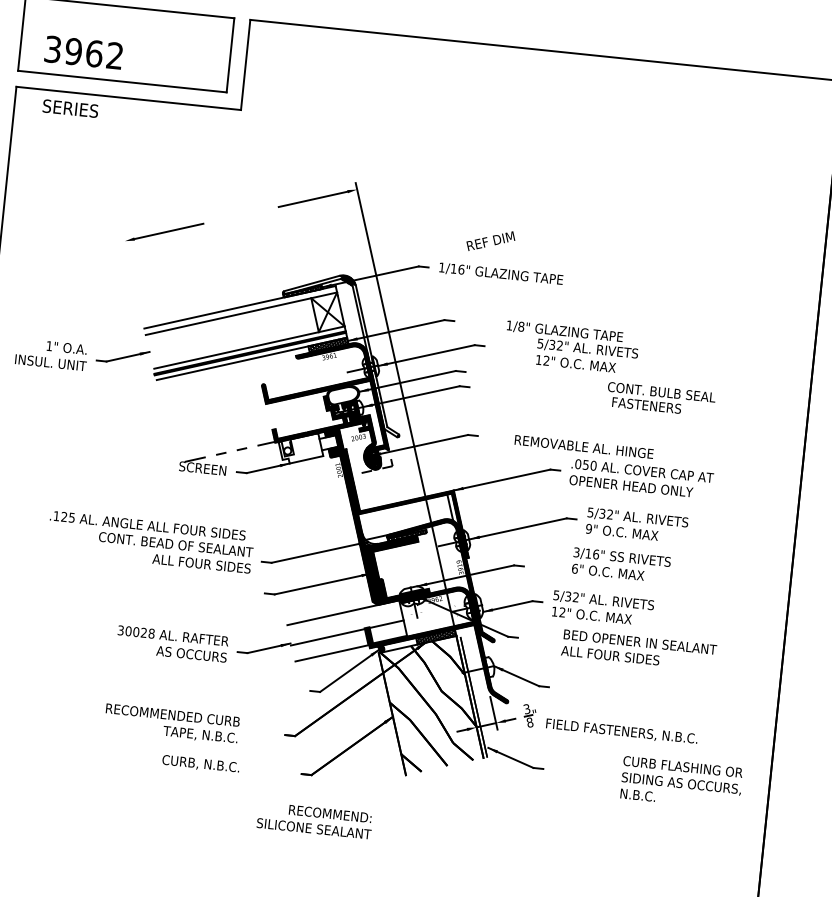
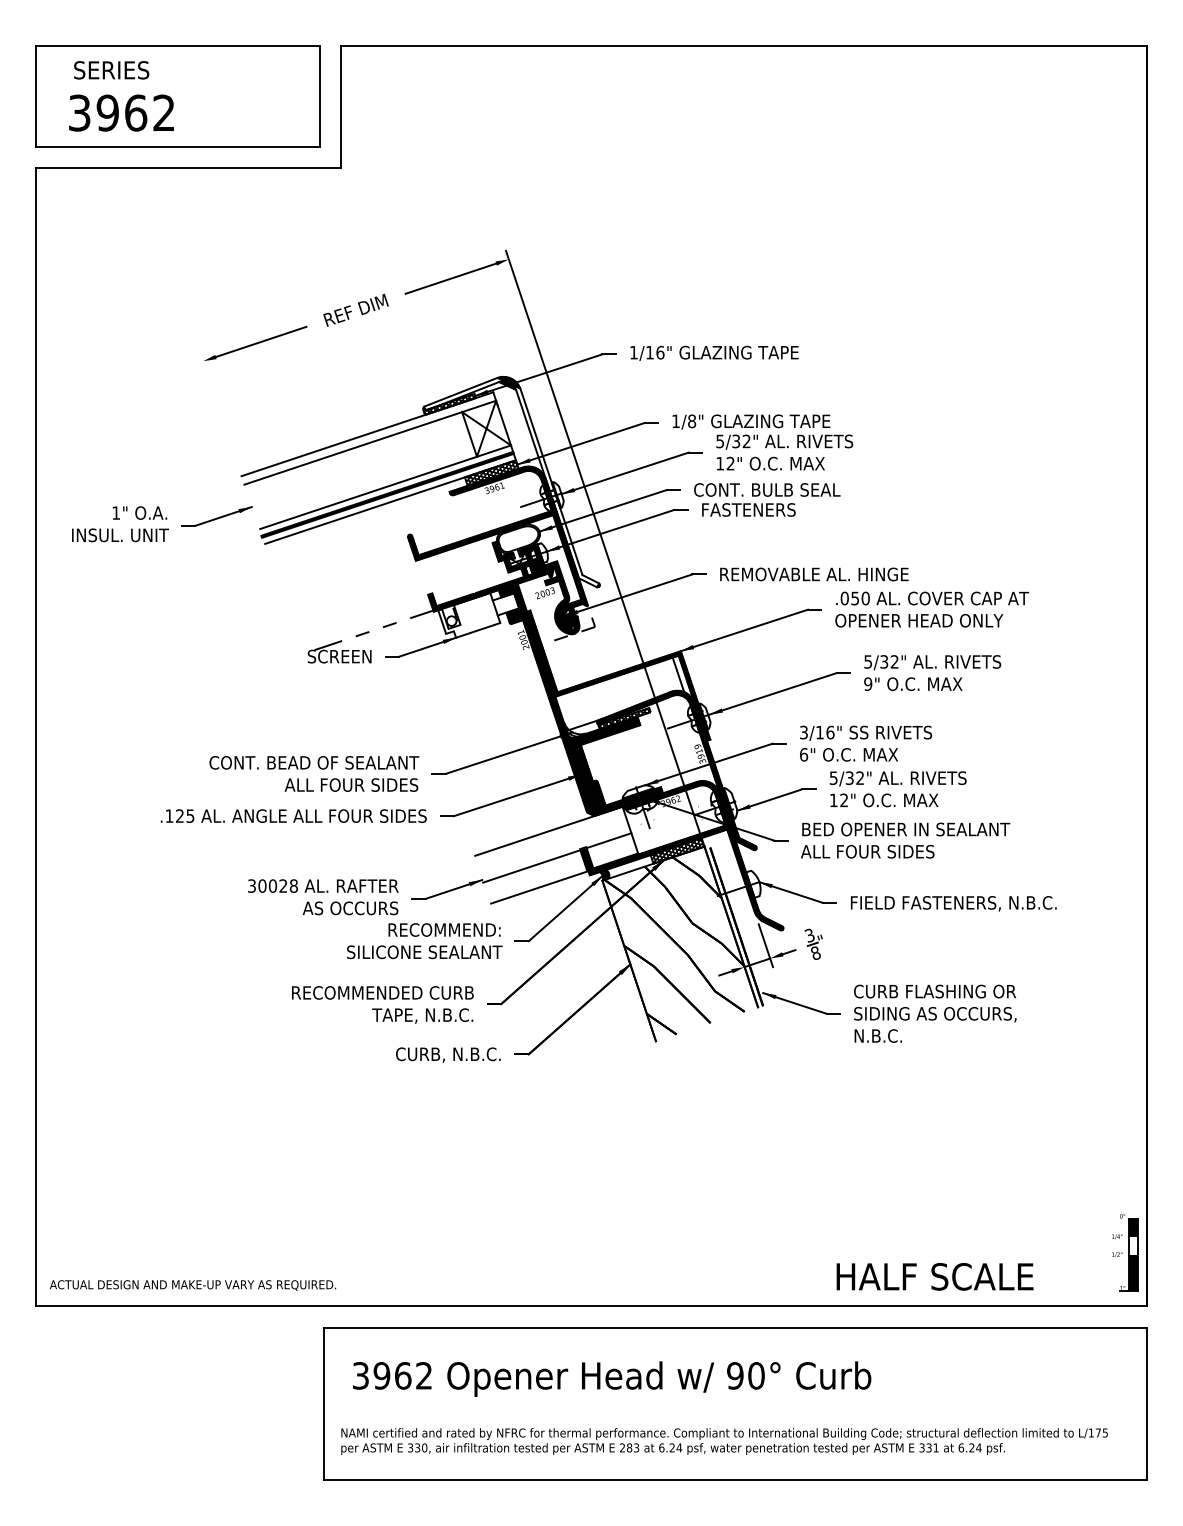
text: (70, 108) -> (111, 70), moved
text: (490, 240) -> (355, 309), moved
text: (571, 347) -> (762, 442), moved
text: (661, 399) -> (767, 499), moved
text: (584, 447) -> (814, 574), moved
text: (147, 525) -> (293, 815), moved
text: (621, 565) -> (866, 743), moved
text: (639, 650) -> (905, 840), moved
text: (171, 723) -> (382, 1004), moved
text: (621, 731) -> (953, 903), moved
text: (201, 763) -> (448, 1054), moved
text: (681, 783) -> (935, 1013), moved
text: (314, 820) -> (424, 941), moved

